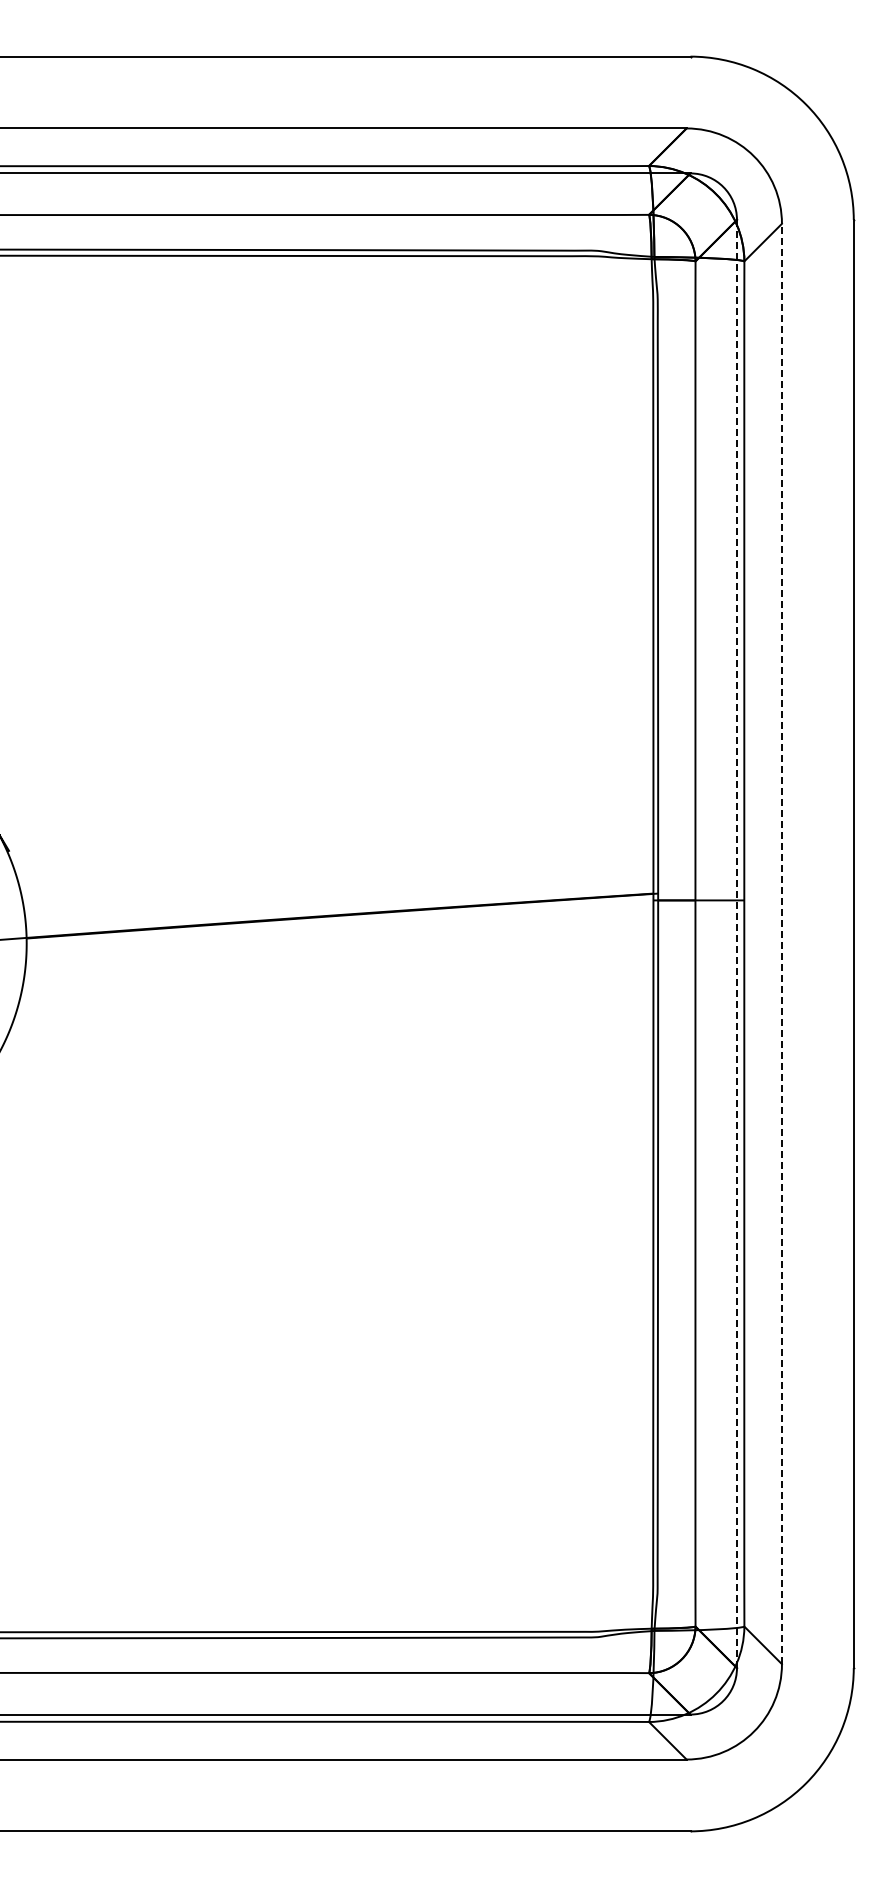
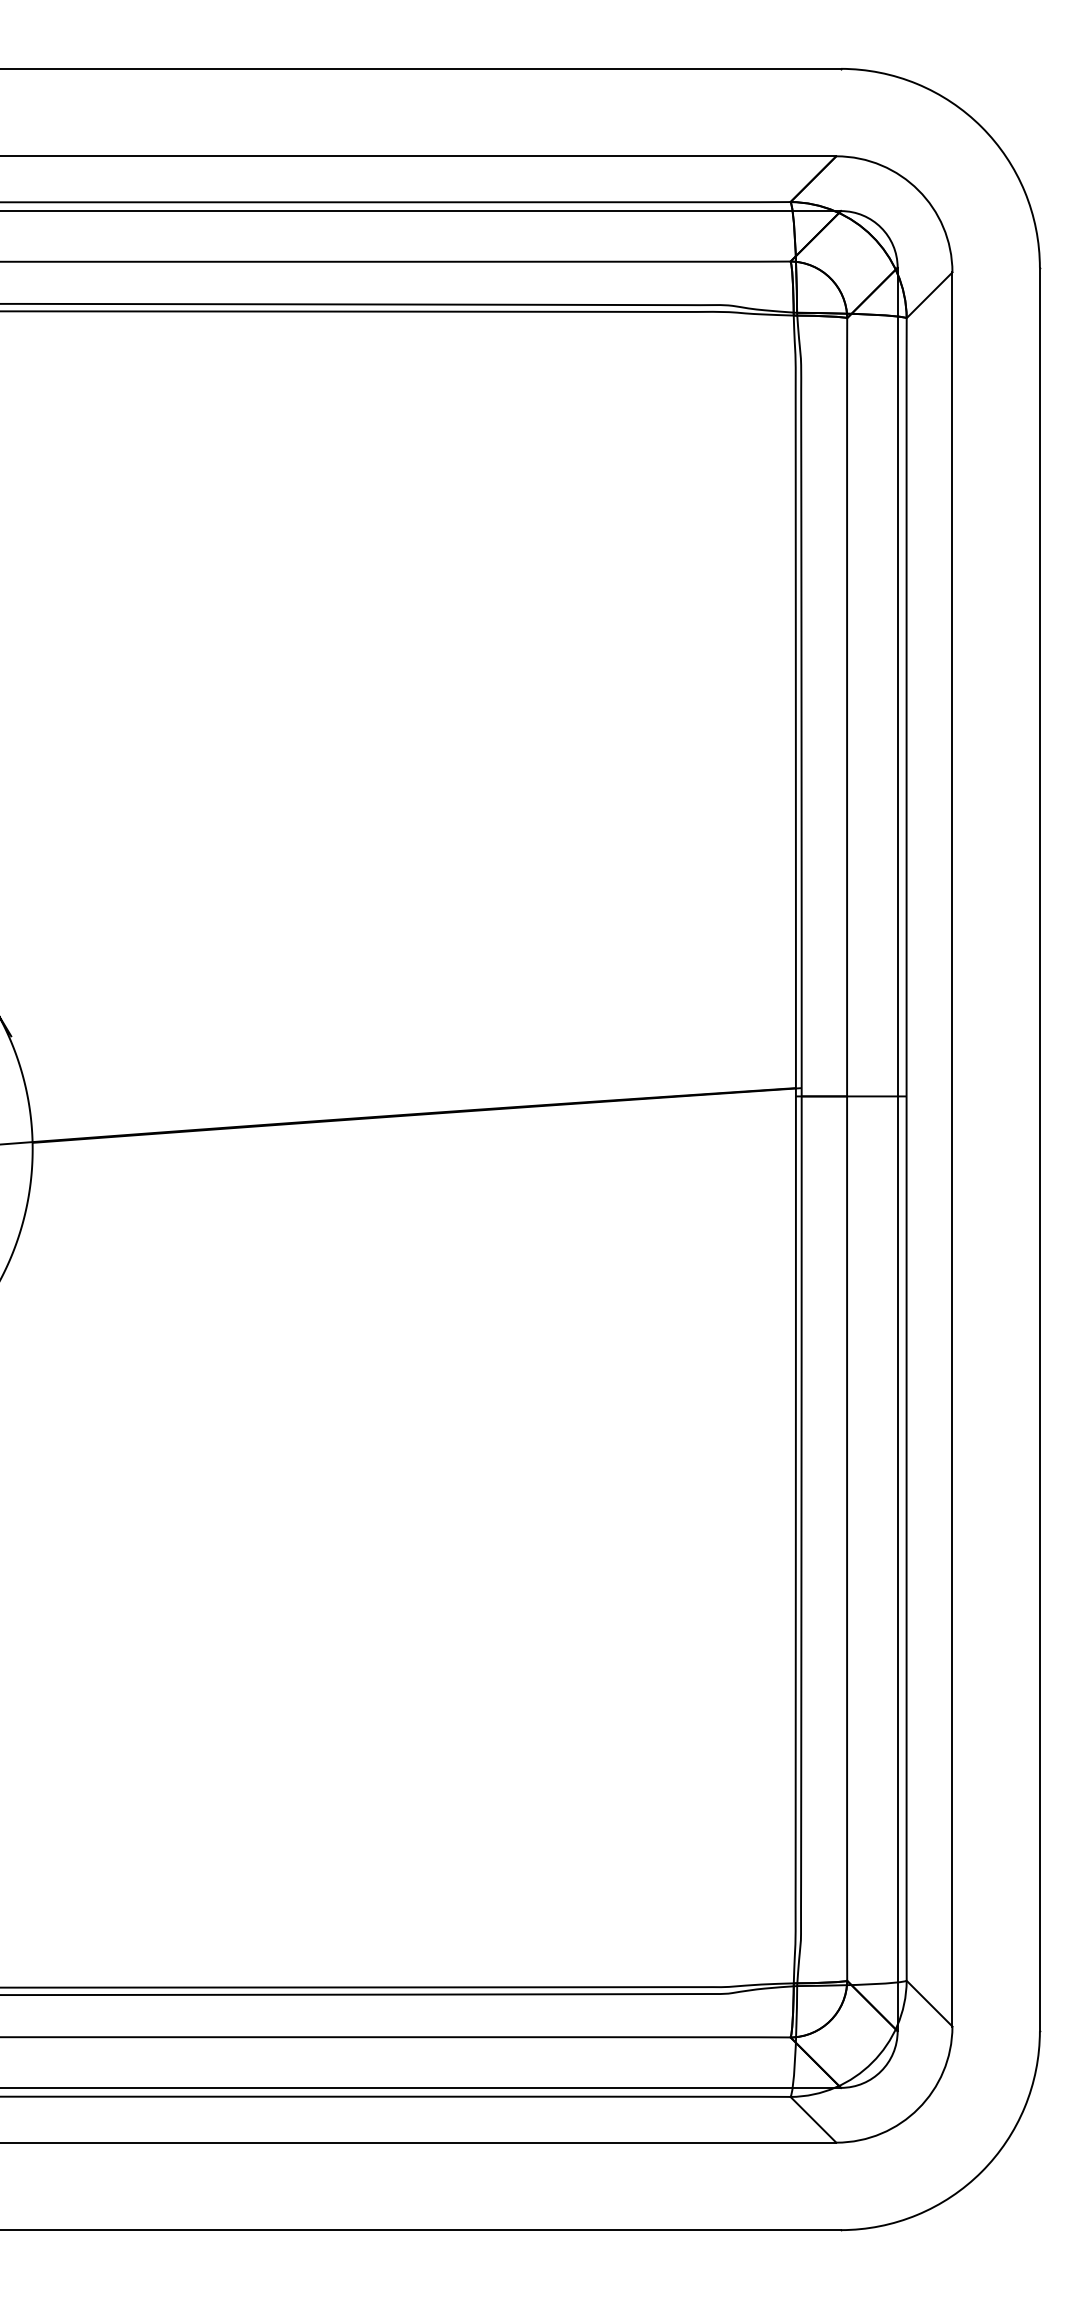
line: (737, 943) -> (898, 1148), dashed -> solid
line: (781, 943) -> (951, 1148), dashed -> solid

